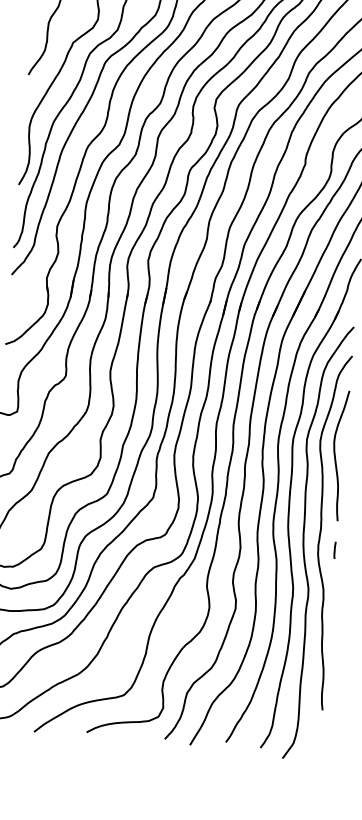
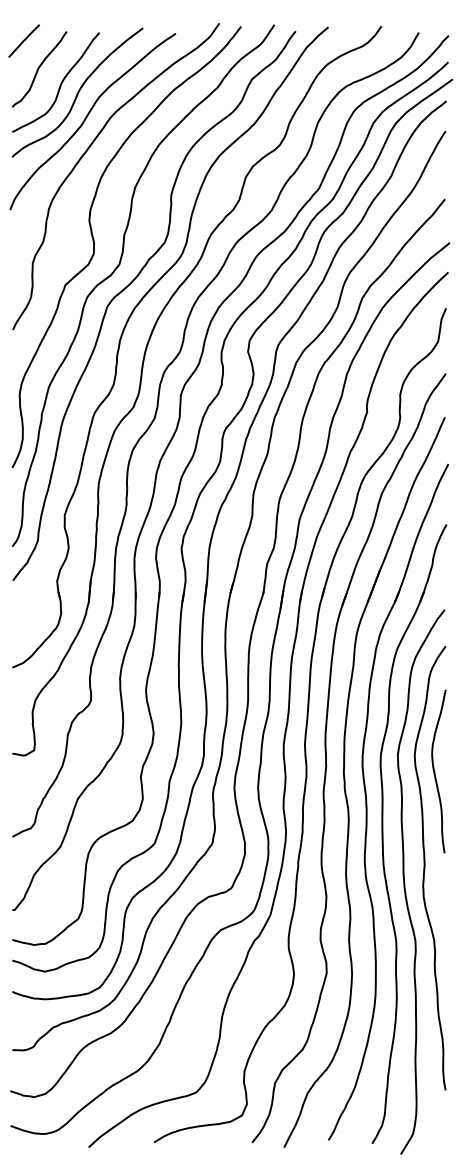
line: (335, 550) -> (444, 889), removed

